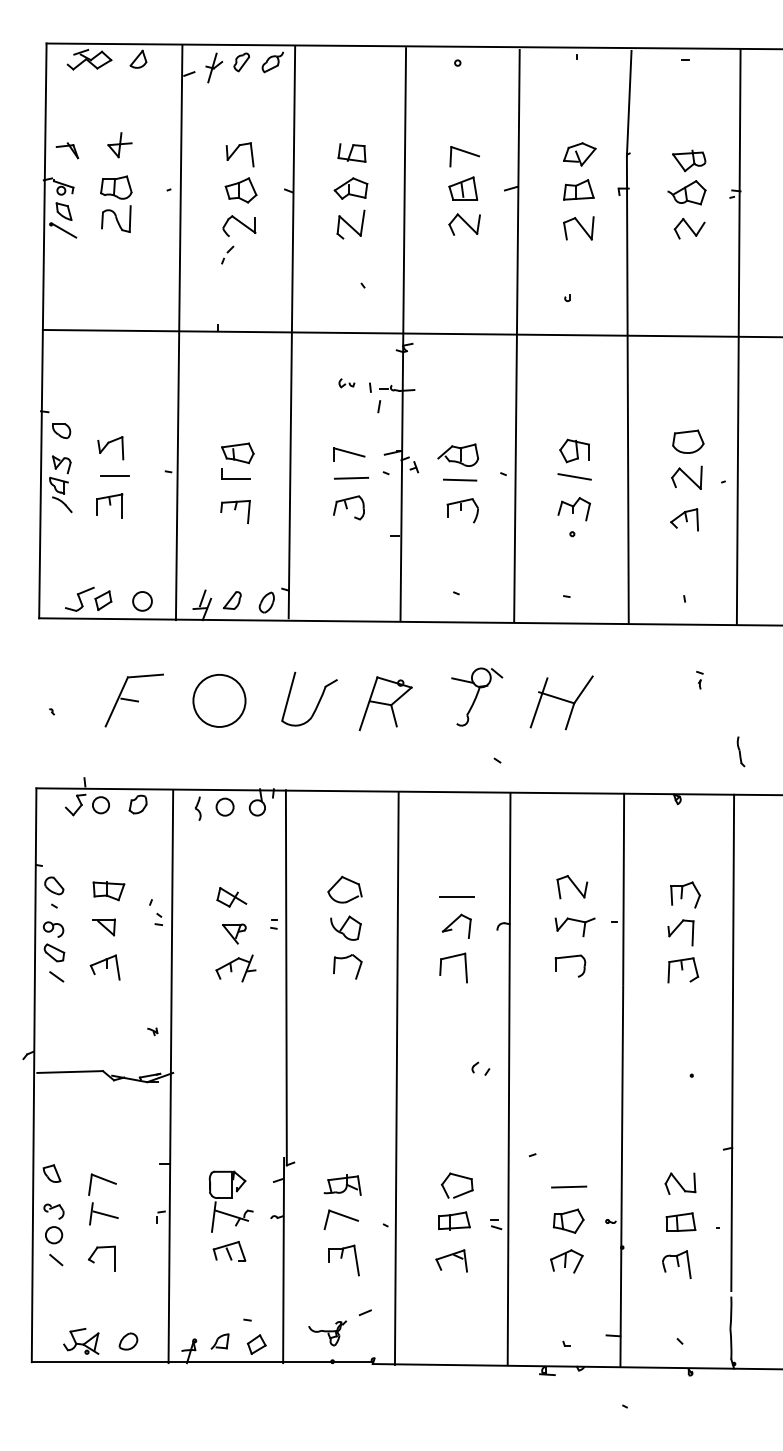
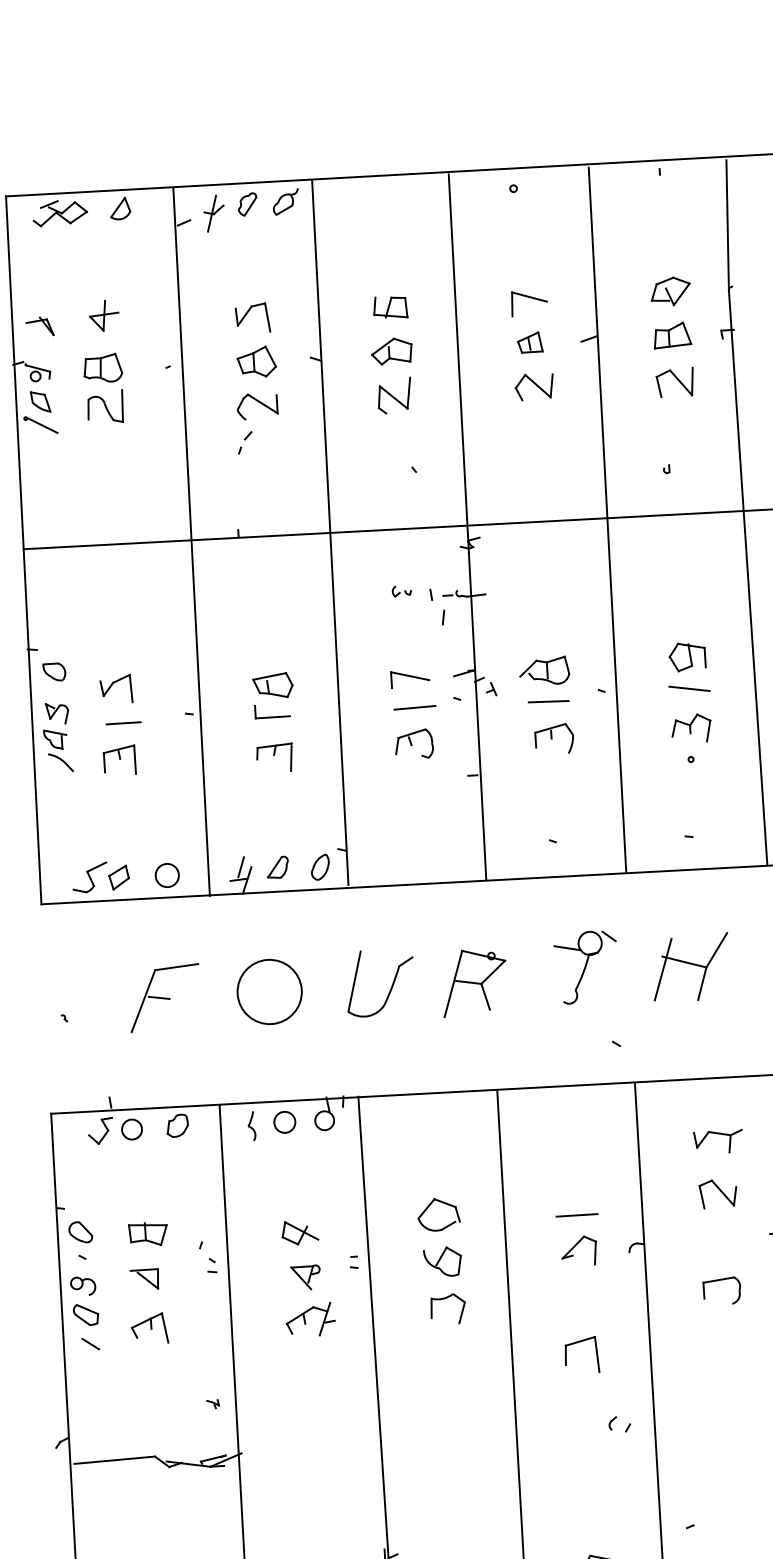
part: (463, 188) -> (530, 342), size x0.7
part: (575, 921) -> (718, 1134), moved
part: (449, 958) -> (576, 1344), moved

